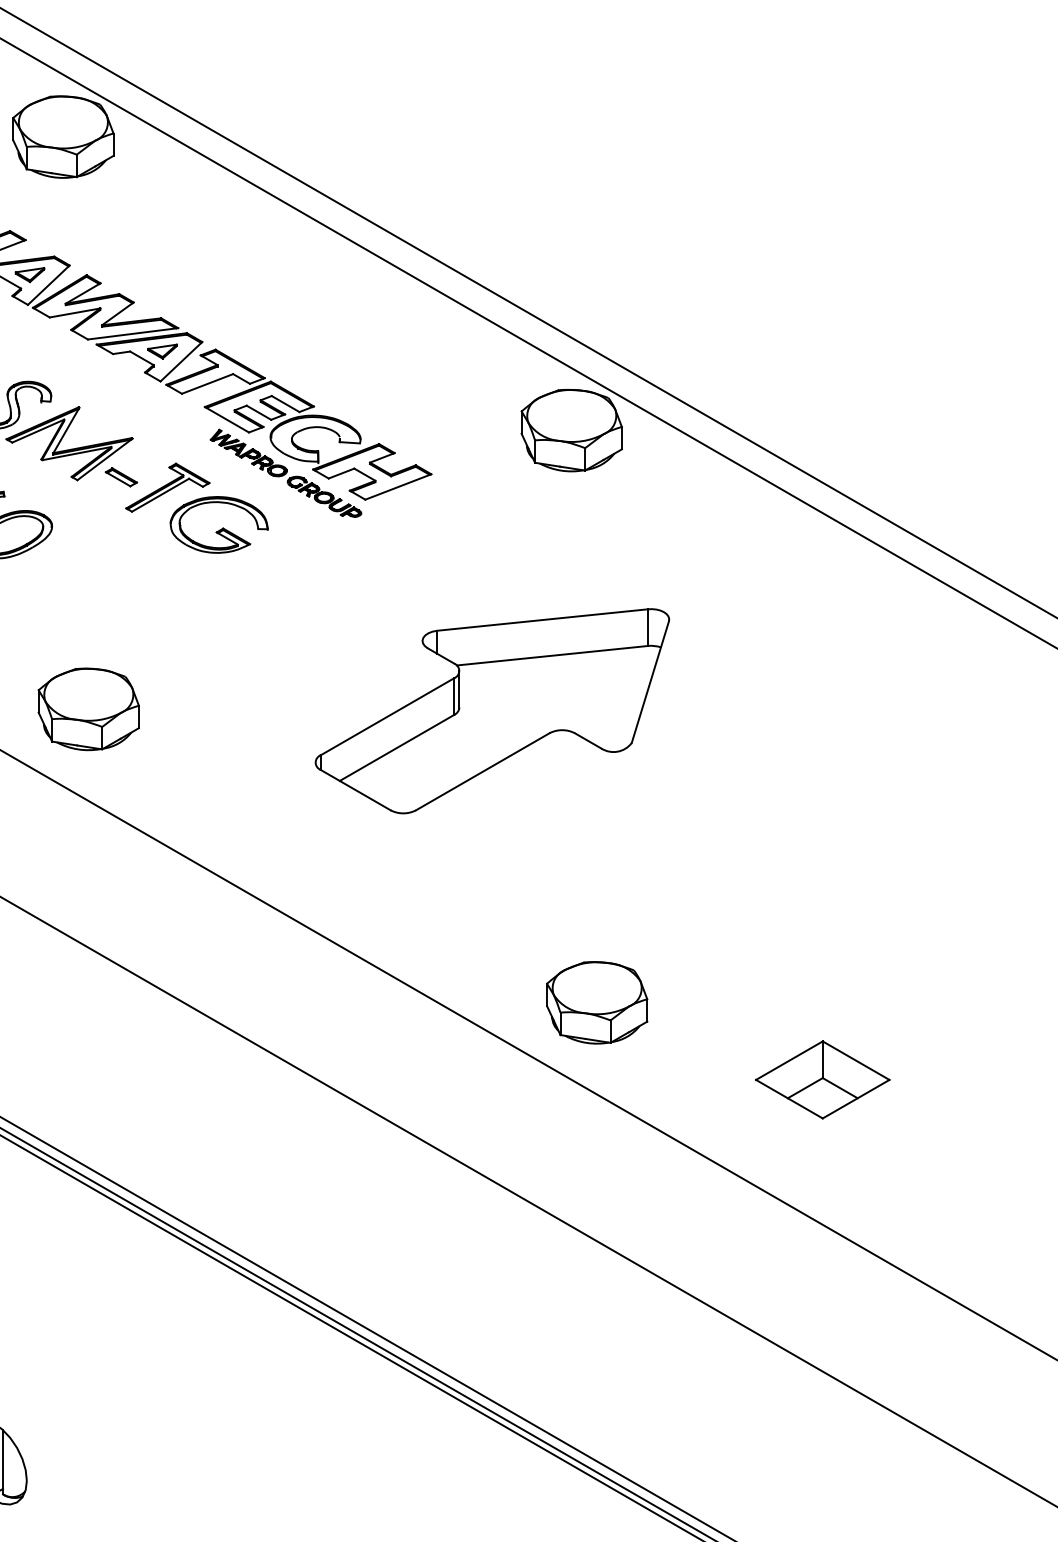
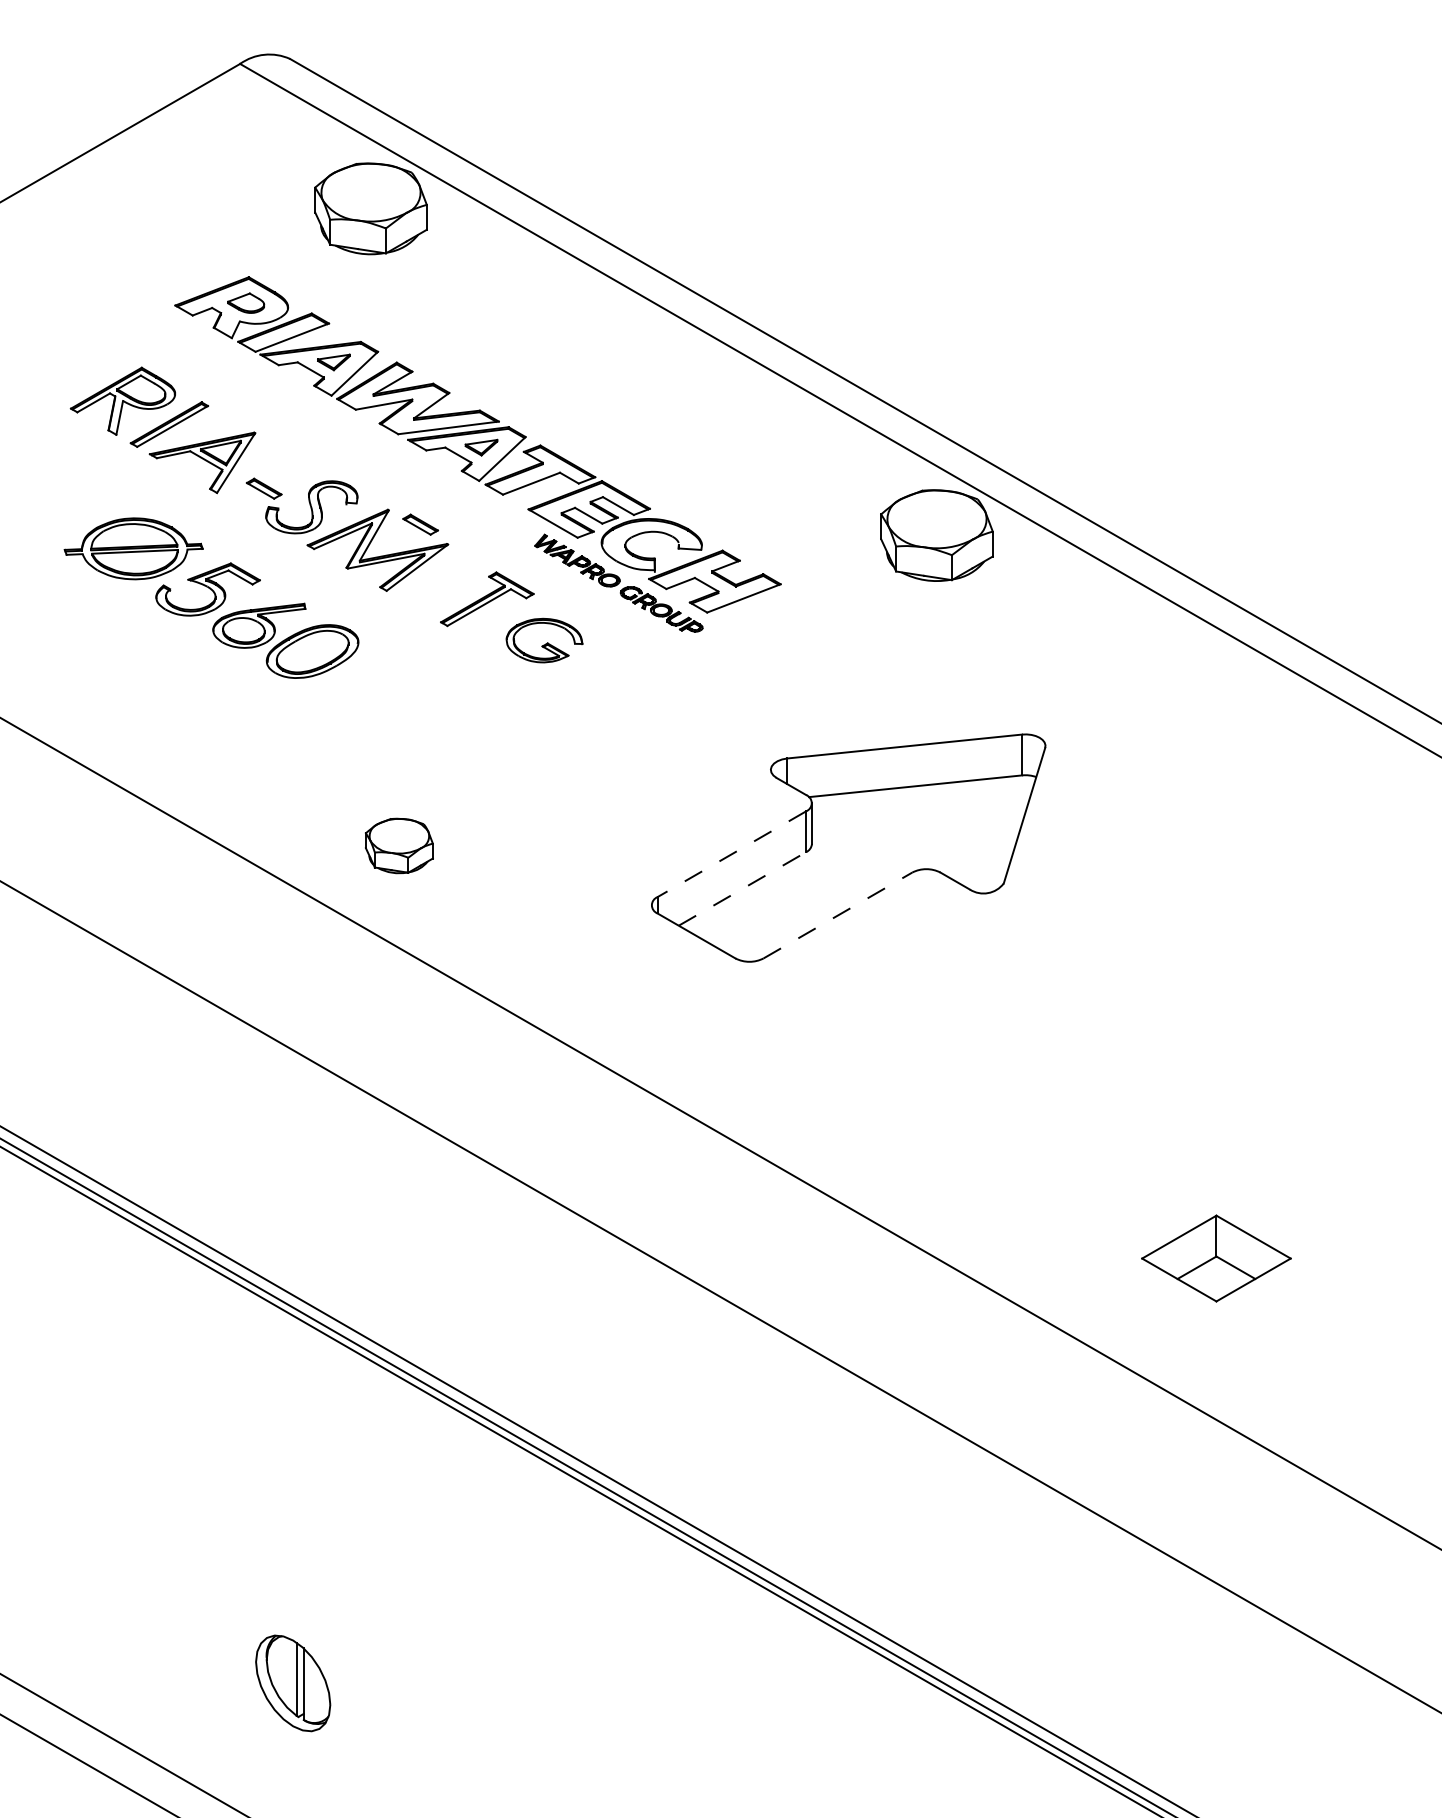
part: (121, 477) -> (420, 524), moved
part: (219, 524) -> (544, 640), size x0.7
part: (88, 708) -> (399, 845), size x0.6
line: (387, 717) -> (731, 854), solid -> dashed
line: (397, 747) -> (742, 888), solid -> dashed
line: (482, 771) -> (837, 915), solid -> dashed
part: (597, 1002) -> (965, 1172), removed

